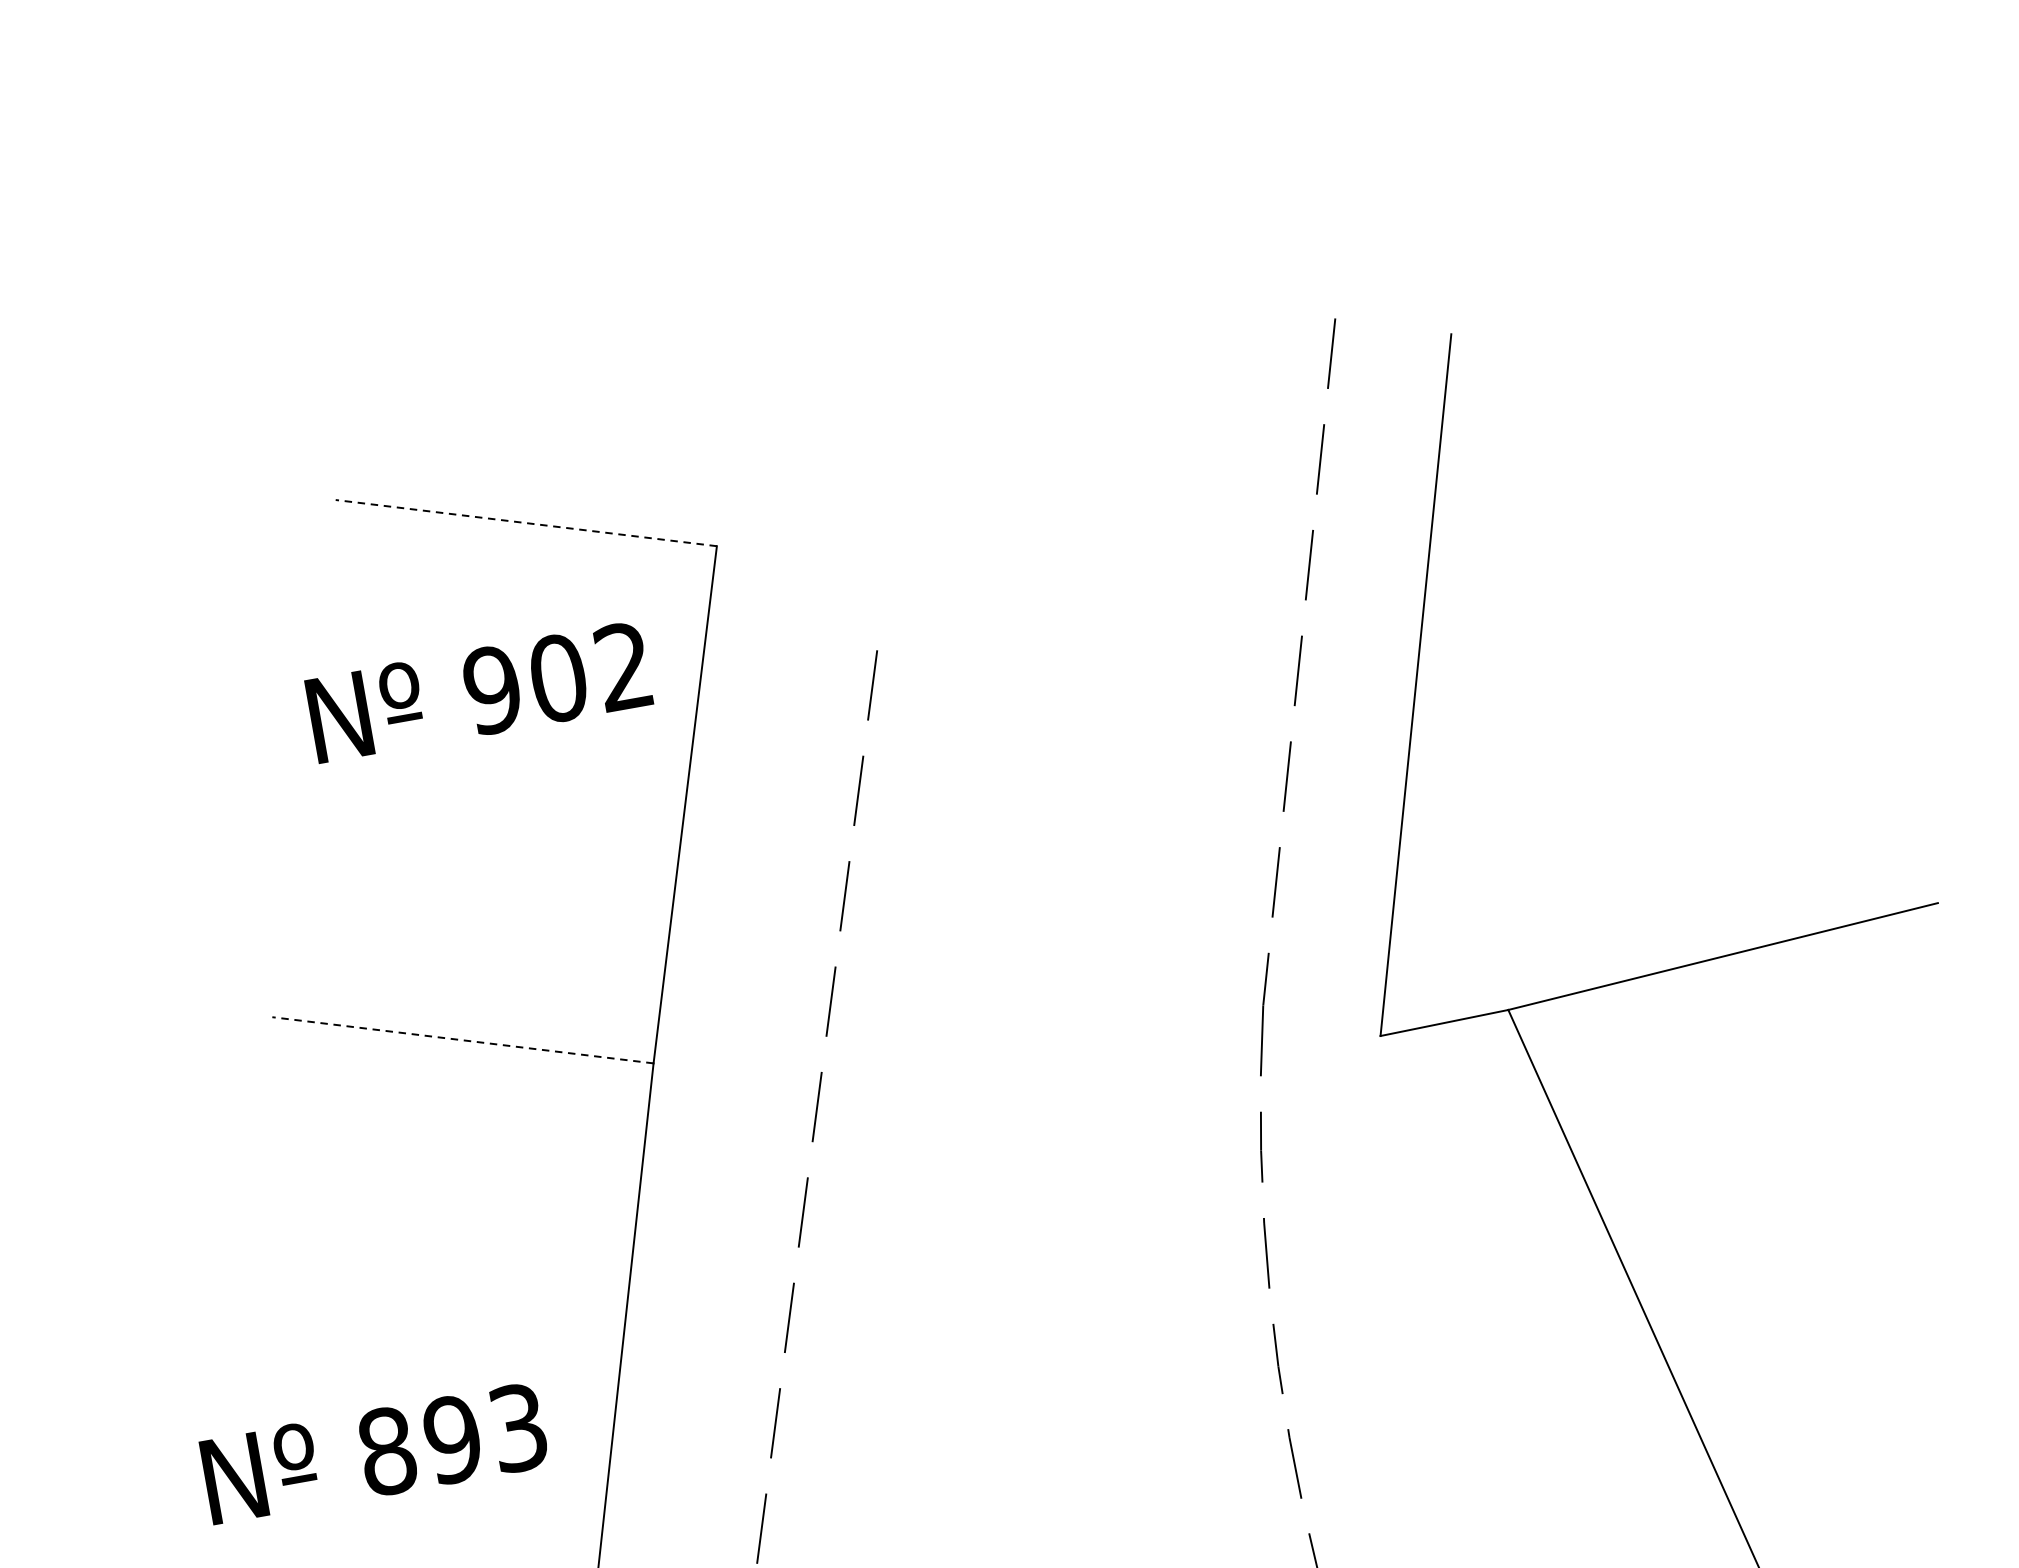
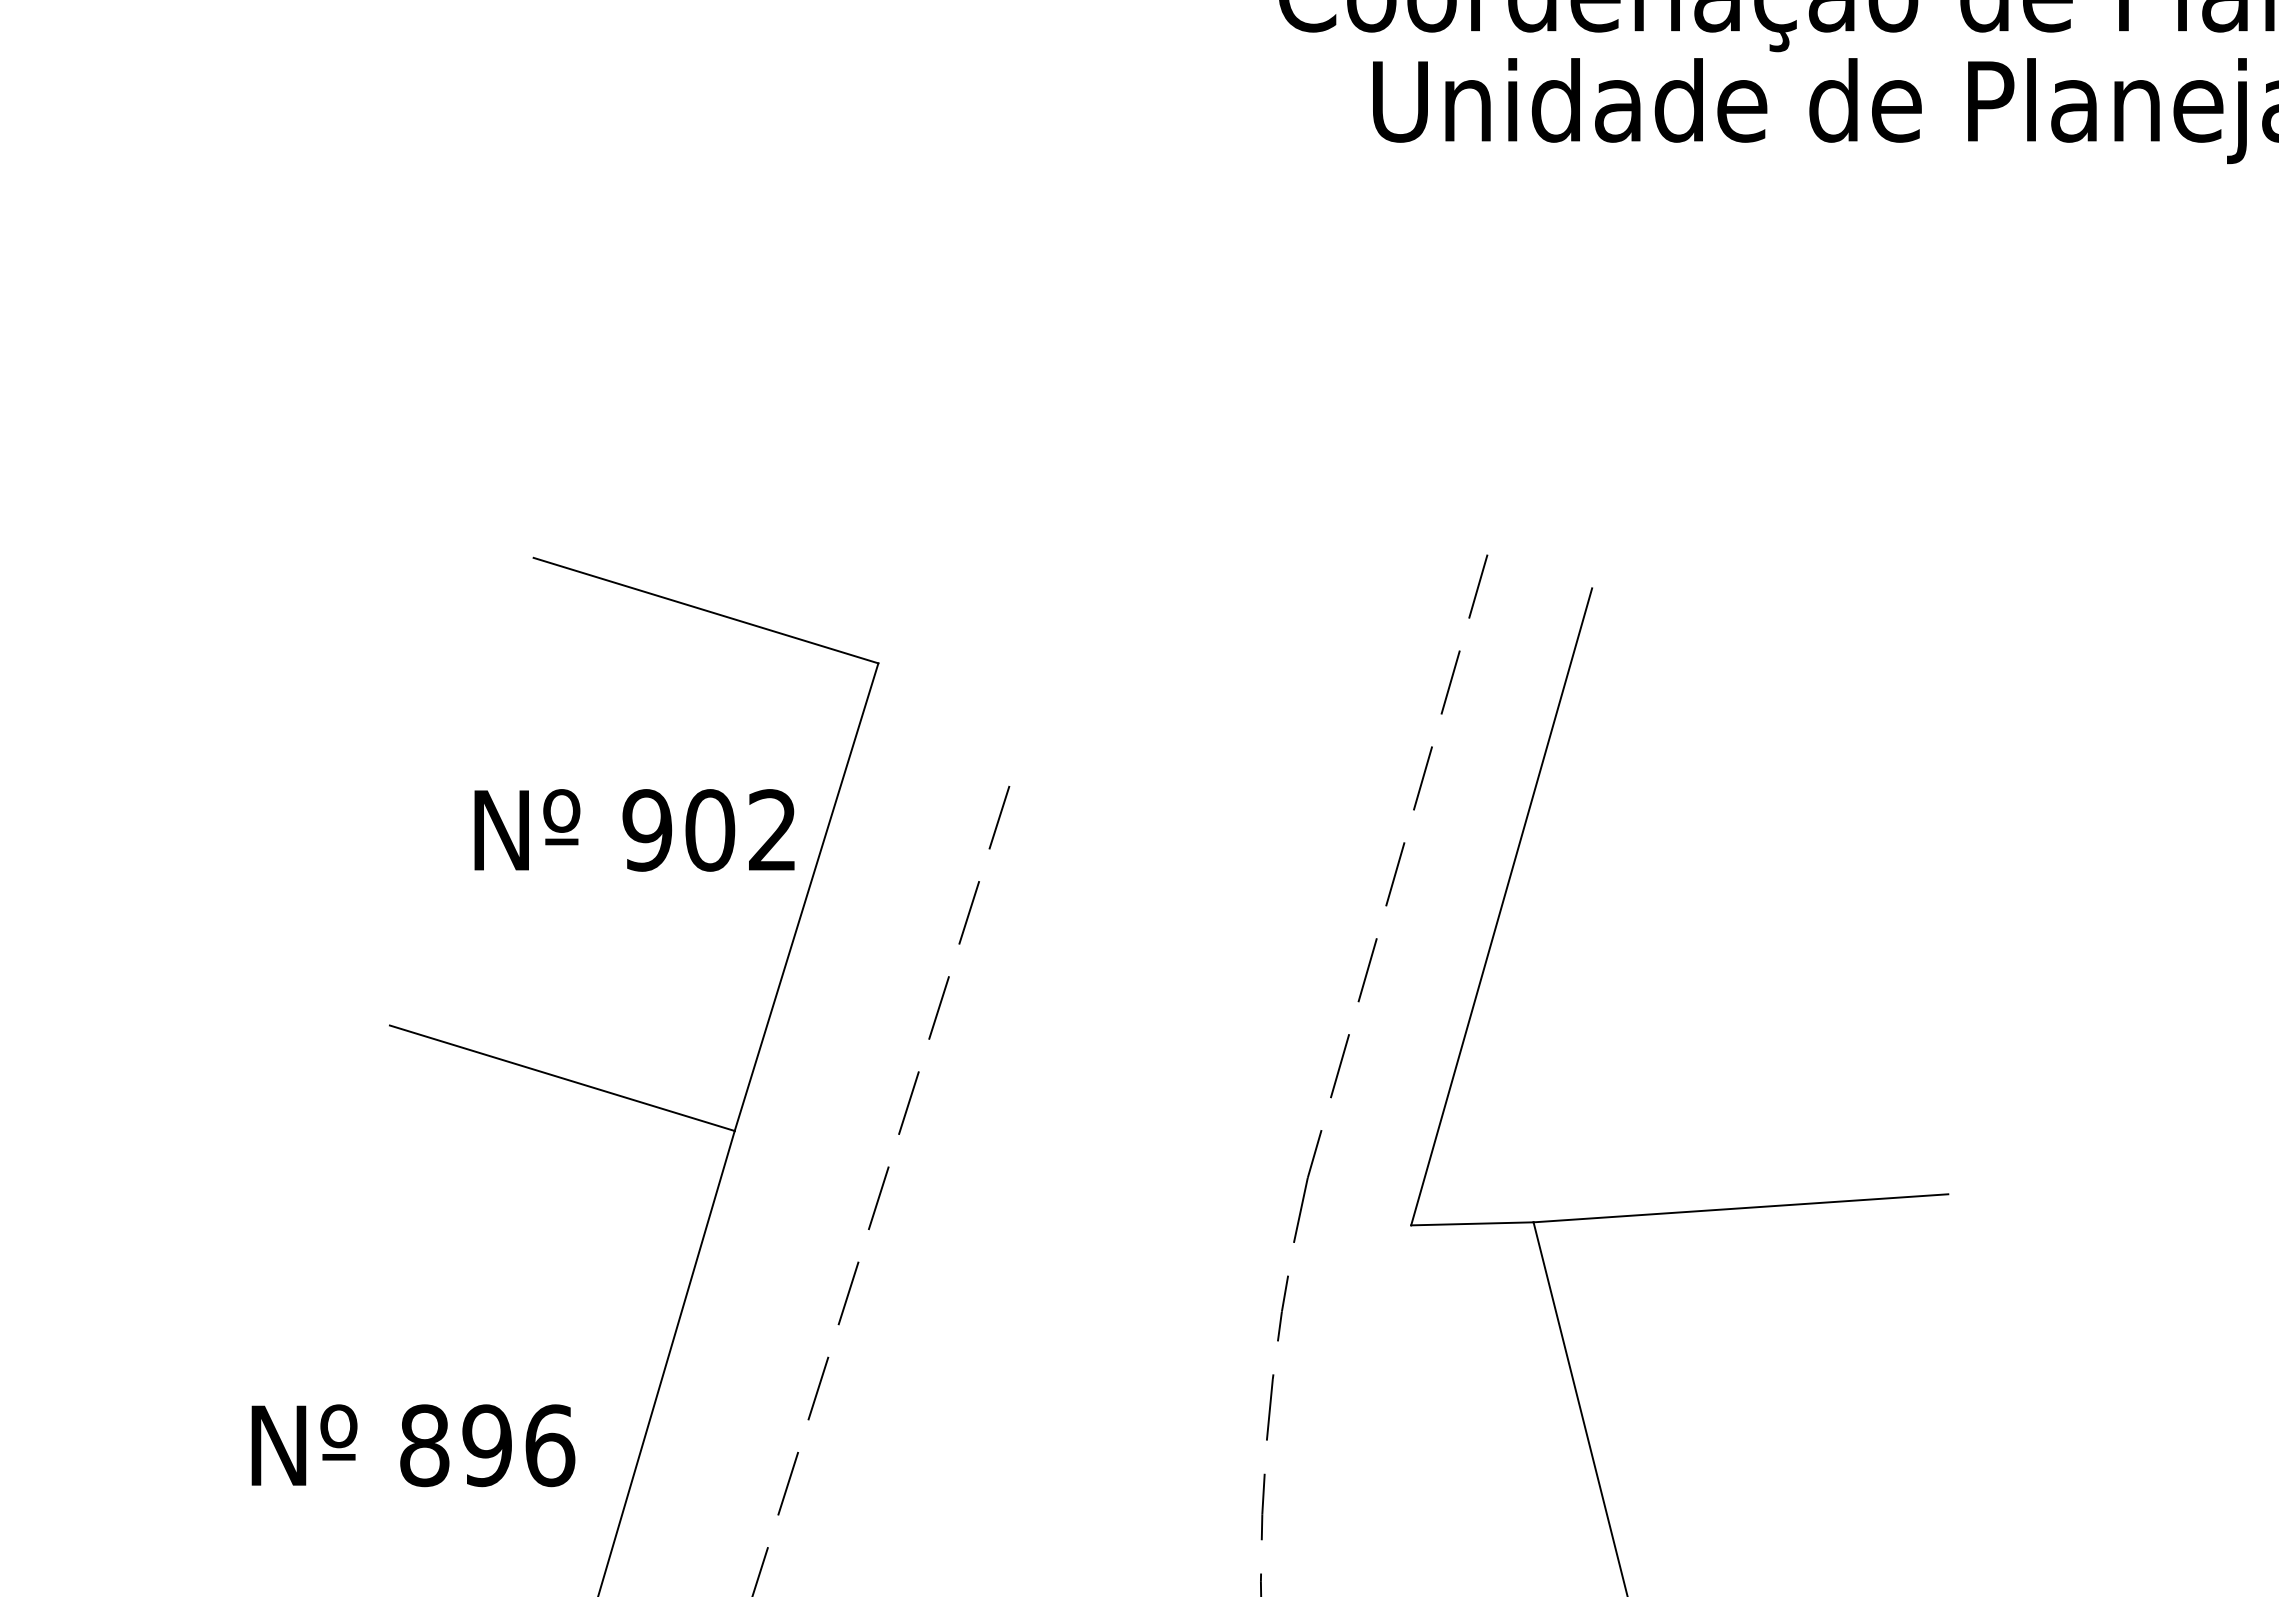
line: (525, 523) -> (705, 610), dashed -> solid
text: (479, 692) -> (634, 830), moved
line: (462, 1040) -> (561, 1078), dashed -> solid
text: (519, 1427) -> (550, 1445), 893 -> 896

